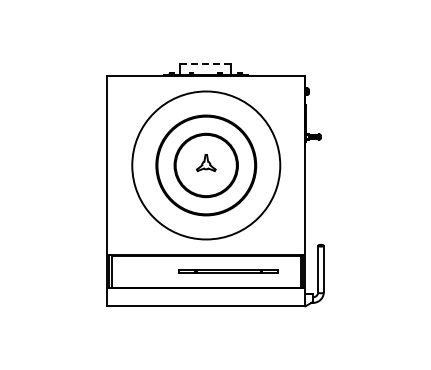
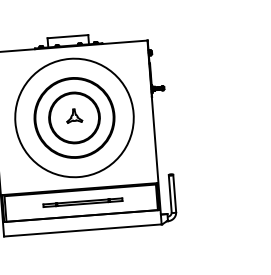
line: (206, 63) -> (68, 36), dashed -> solid
line: (228, 270) -> (82, 201), moved

